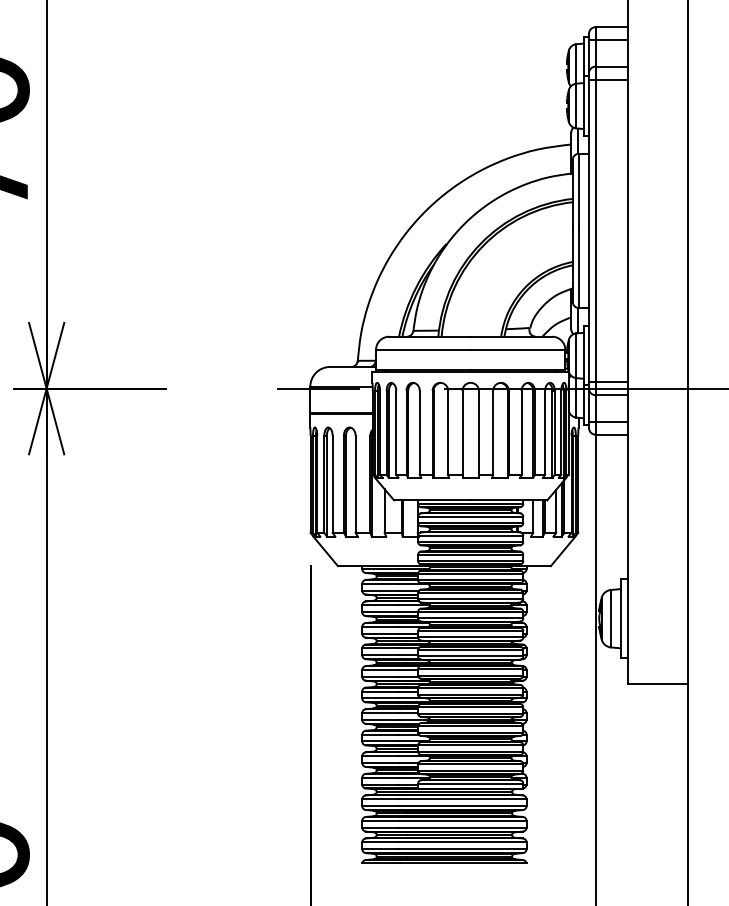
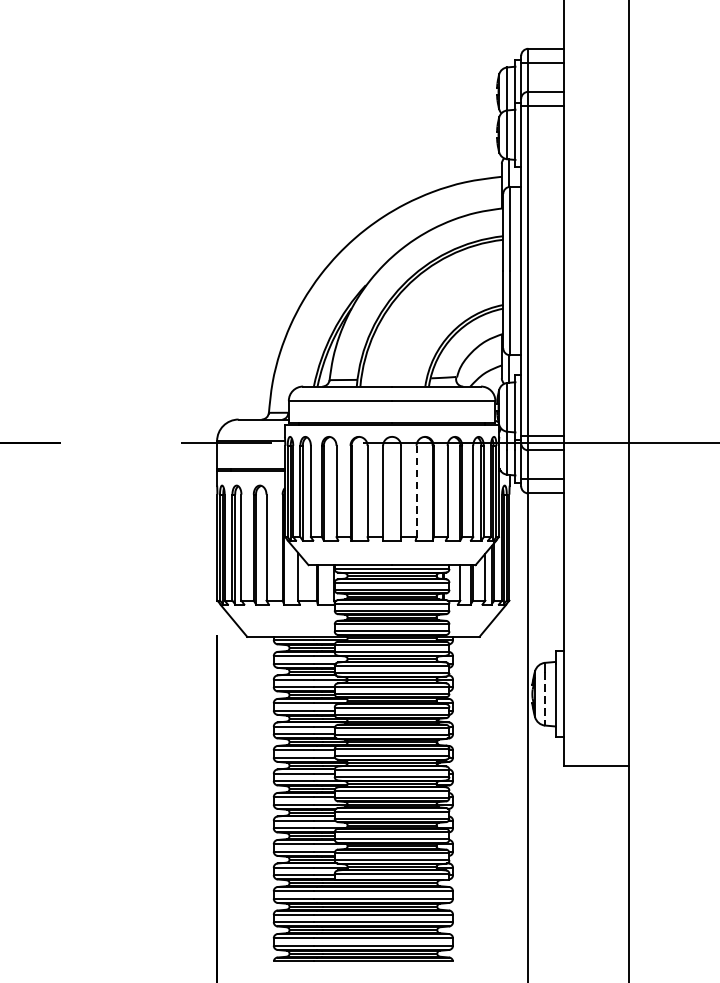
line: (493, 432) -> (416, 491), solid -> dashed
line: (610, 622) -> (544, 698), solid -> dashed

